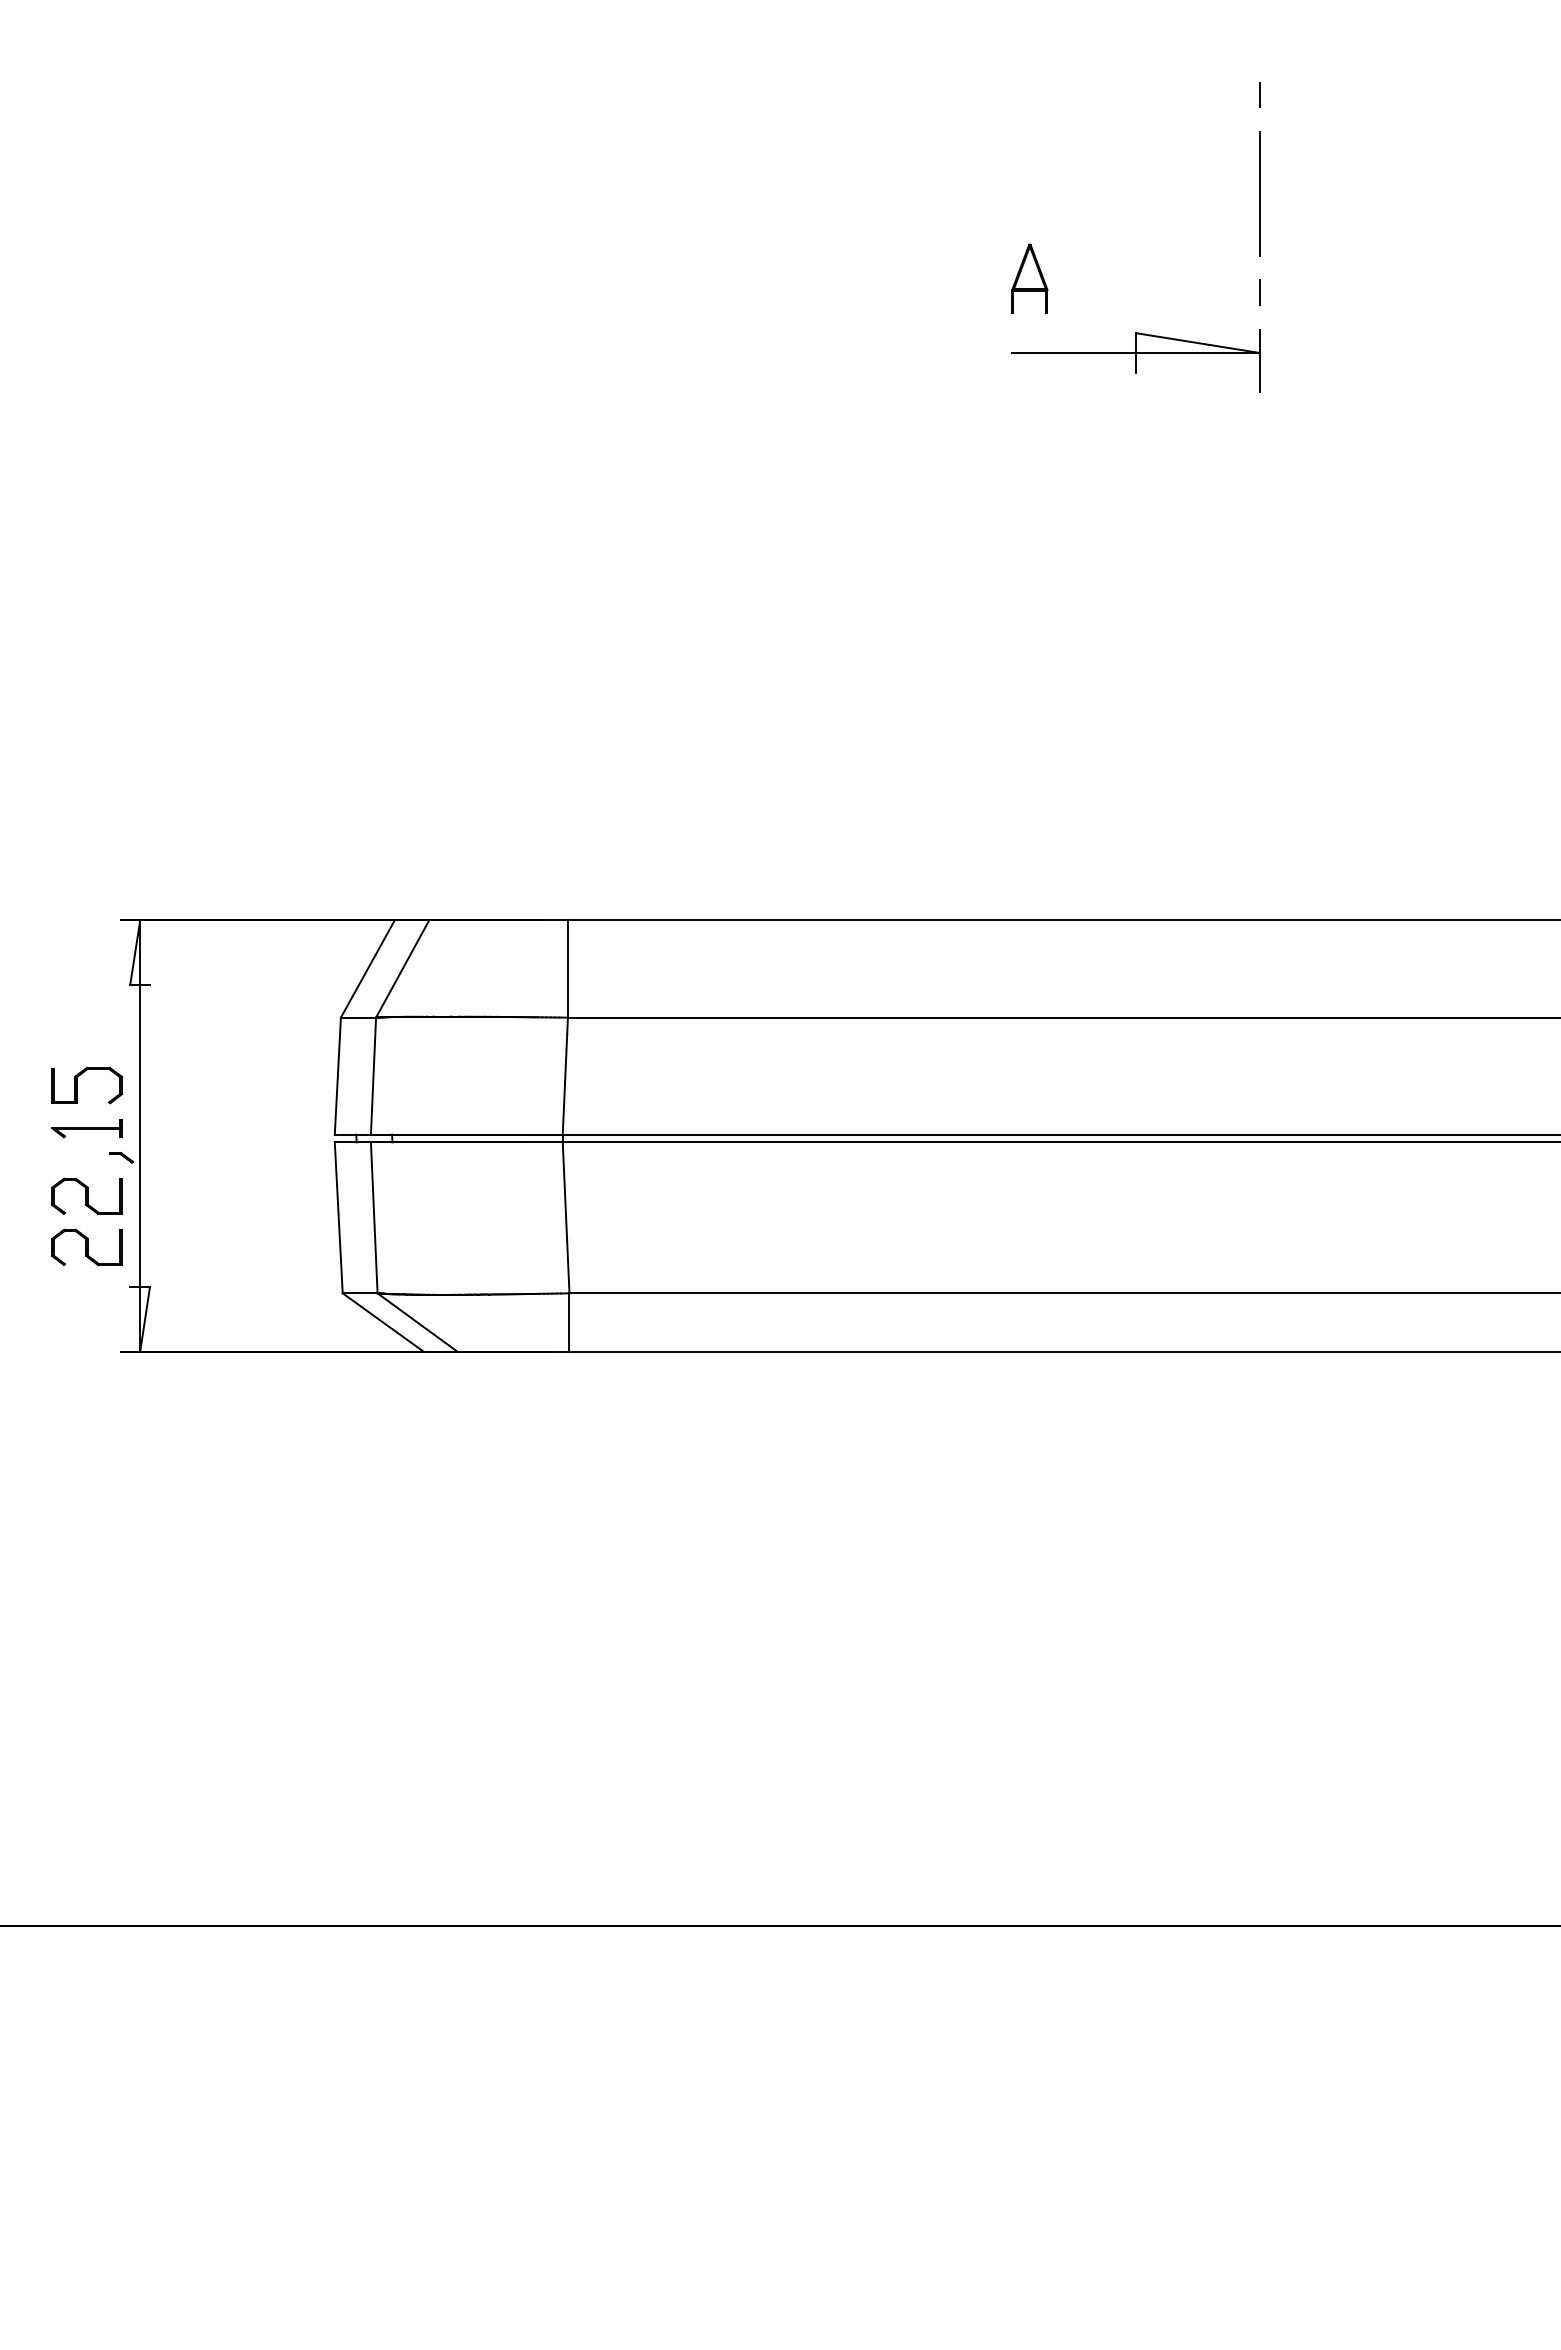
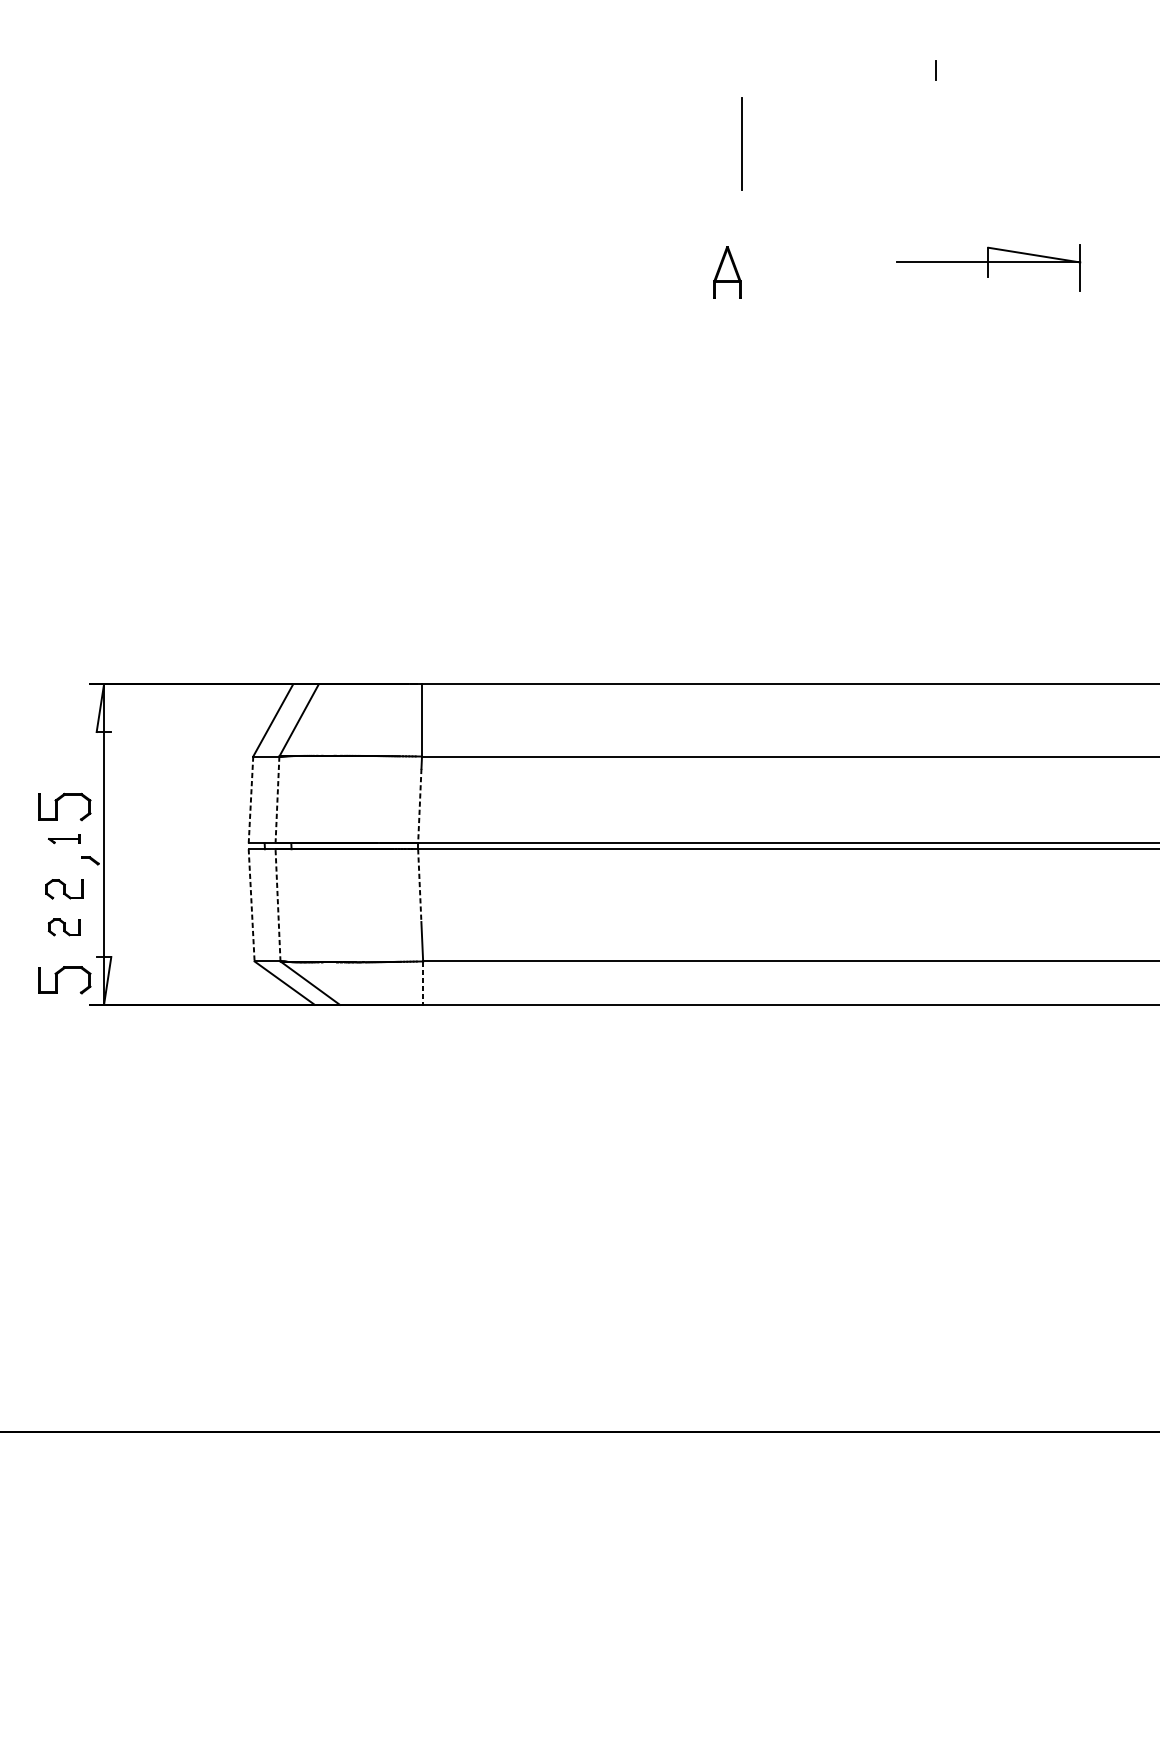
line: (1259, 193) -> (742, 143), moved
part: (1029, 278) -> (727, 272), moved
line: (1259, 292) -> (936, 217), removed
part: (1135, 360) -> (988, 268), moved
line: (337, 1076) -> (250, 800), solid -> dashed
line: (373, 1076) -> (277, 800), solid -> dashed
line: (564, 1084) -> (419, 806), solid -> dashed
part: (86, 1128) -> (64, 838), size x0.6
line: (564, 1191) -> (419, 885), solid -> dashed
part: (86, 1195) -> (64, 888), size x0.7
line: (338, 1217) -> (251, 905), solid -> dashed
line: (374, 1217) -> (278, 905), solid -> dashed
part: (86, 1247) -> (64, 927), size x0.6
part: (77, 1318) -> (57, 980), added
line: (569, 1323) -> (423, 983), solid -> dashed

